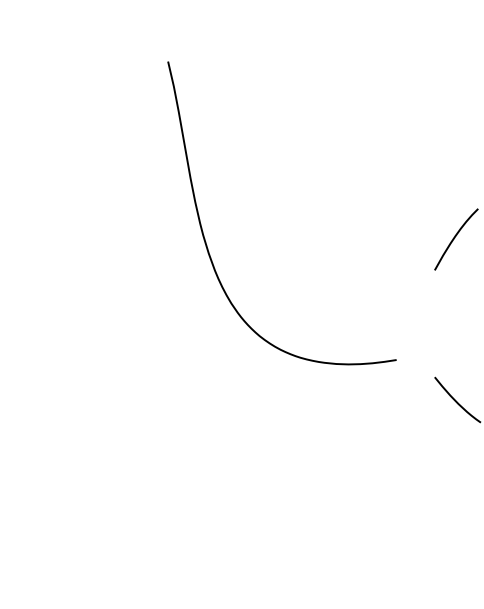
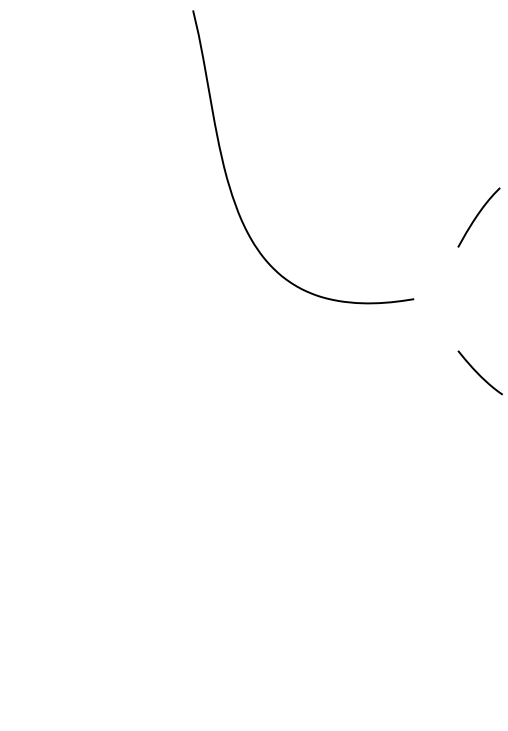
curve: (203, 232) -> (227, 175), moved

